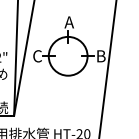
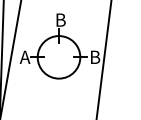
text: (69, 22) -> (60, 20), A -> B
text: (36, 56) -> (24, 57), C -> A

